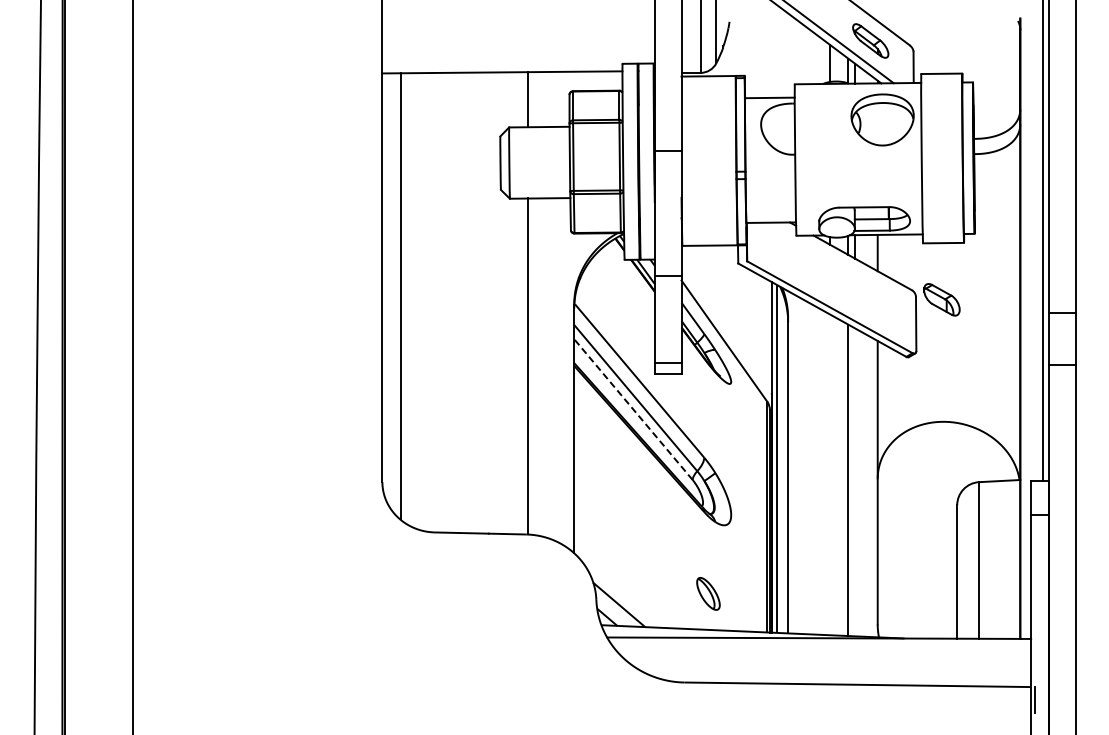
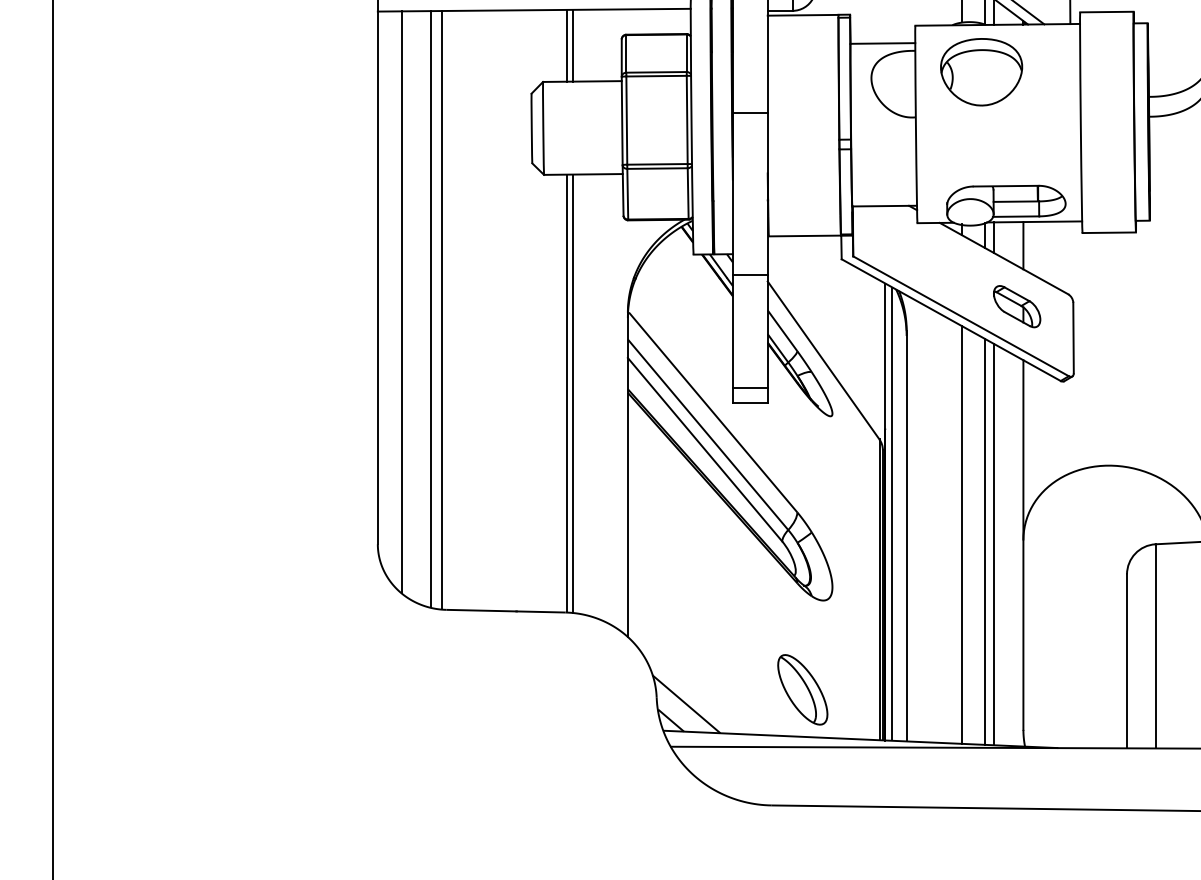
line: (531, 99) -> (572, 45), added
part: (882, 119) -> (981, 71), moved
part: (941, 299) -> (1016, 306), moved
line: (423, 301) -> (431, 308), added
line: (431, 302) -> (441, 310), added
line: (531, 366) -> (572, 393), added
line: (633, 409) -> (705, 449), dashed -> solid
line: (830, 474) -> (961, 534), added
line: (855, 482) -> (994, 544), added
part: (708, 593) -> (802, 689), size x1.67

